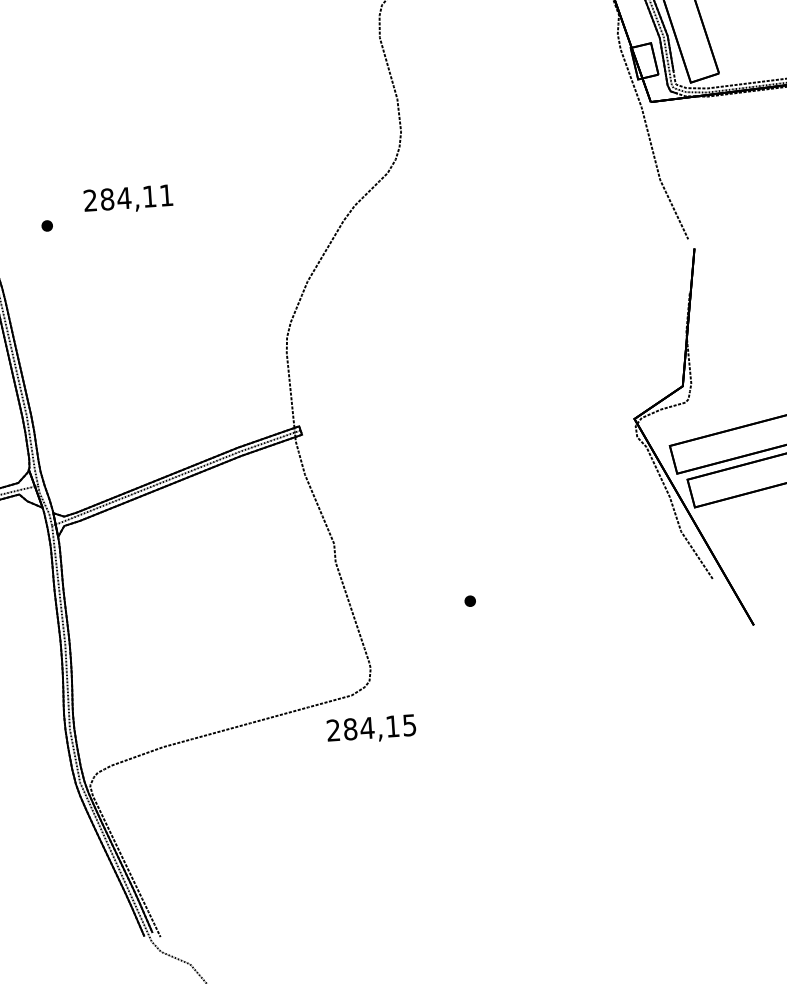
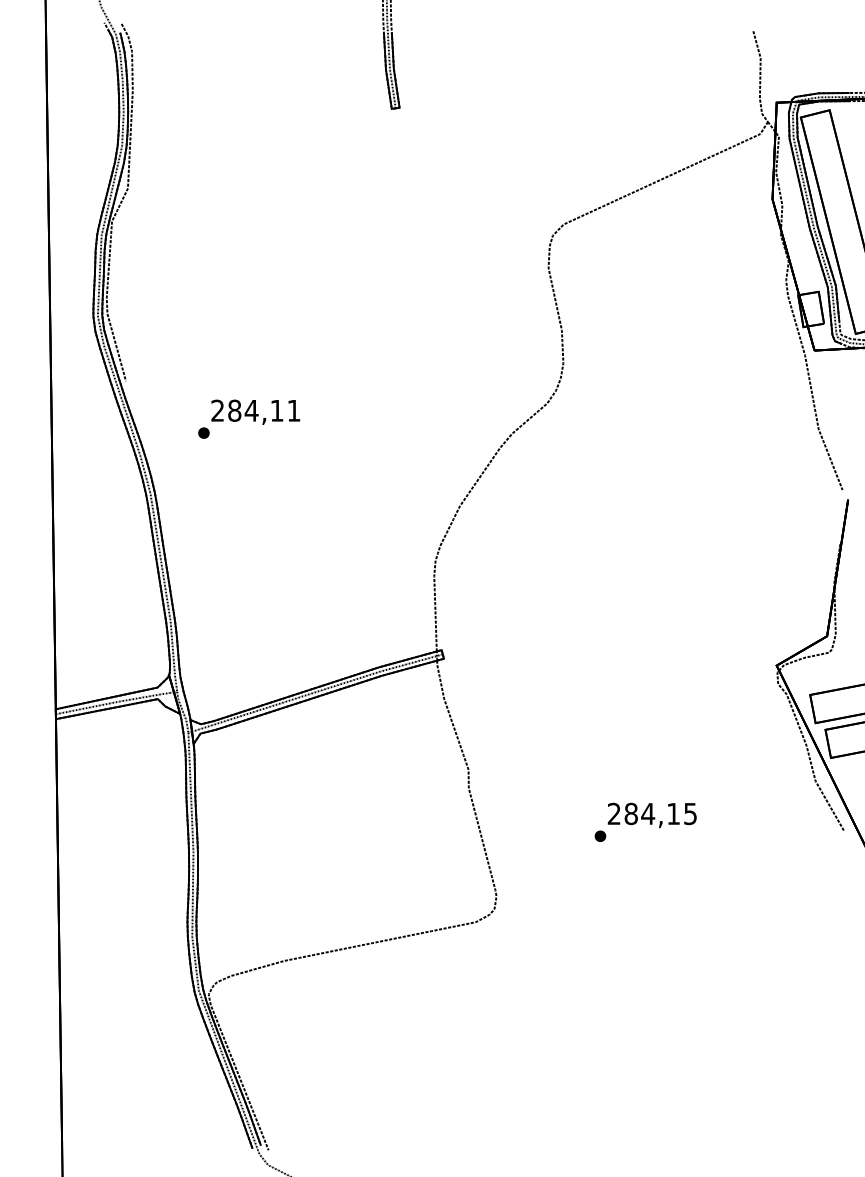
text: (128, 198) -> (255, 411), moved
text: (370, 729) -> (651, 815), moved

